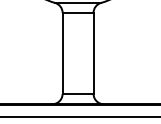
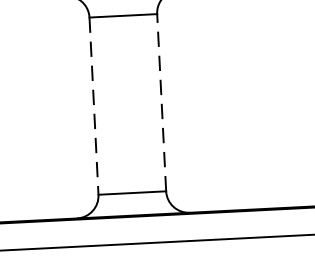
line: (62, 53) -> (93, 106), solid -> dashed
line: (93, 53) -> (161, 102), solid -> dashed

